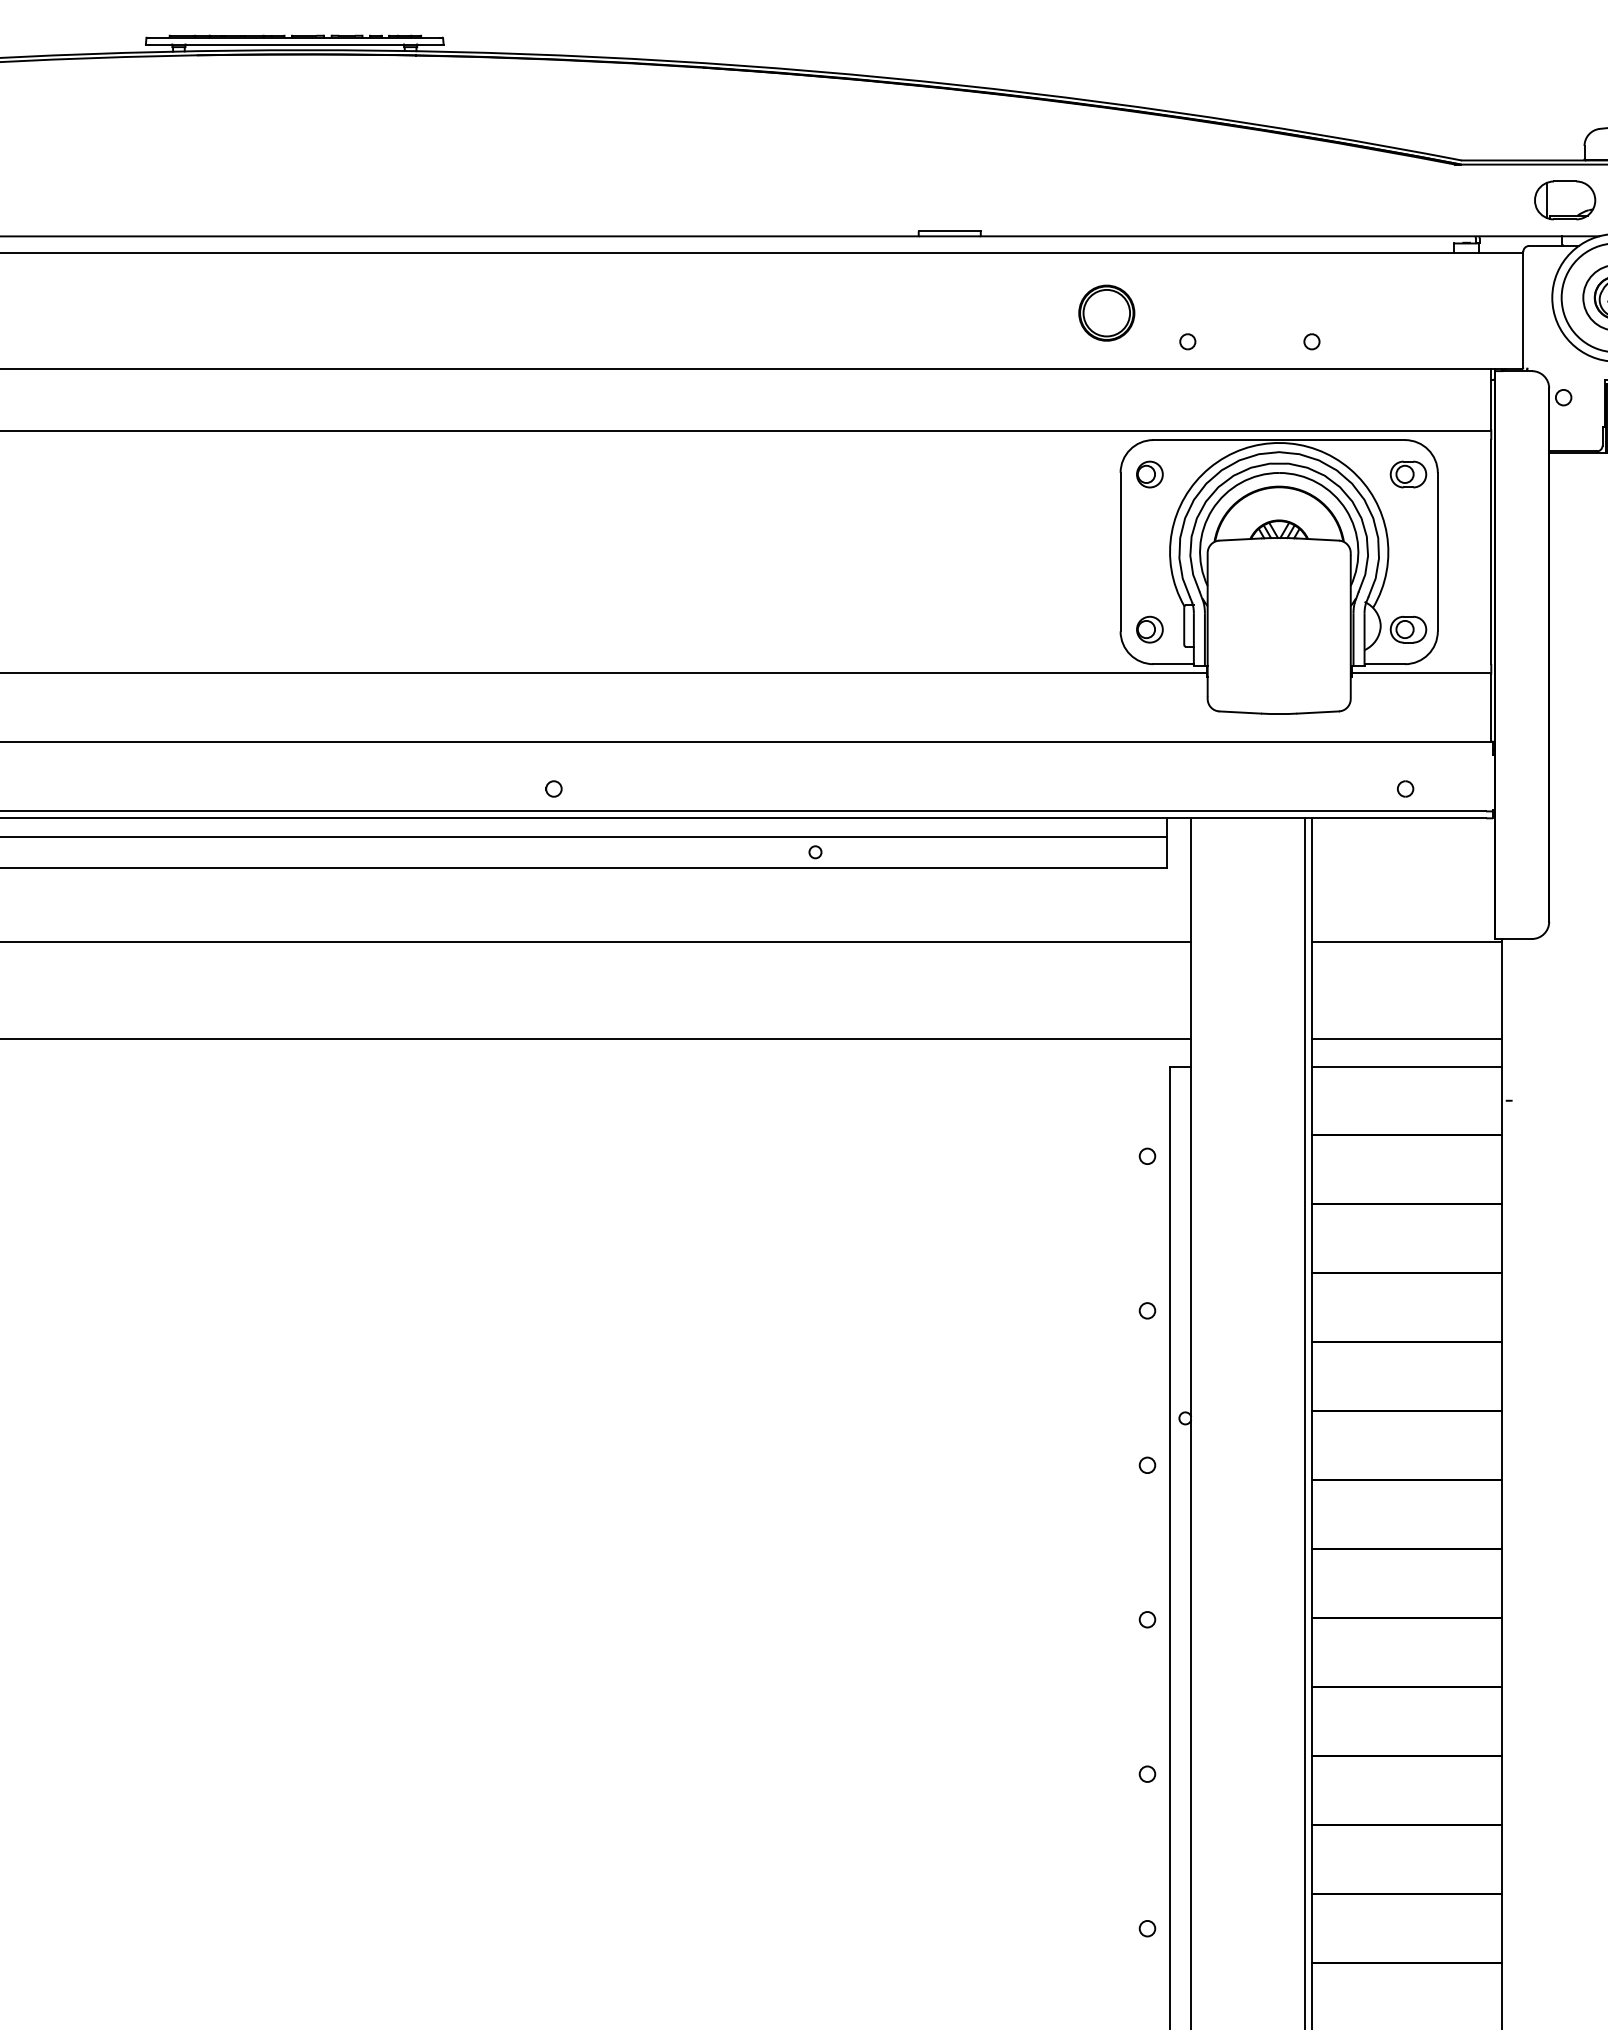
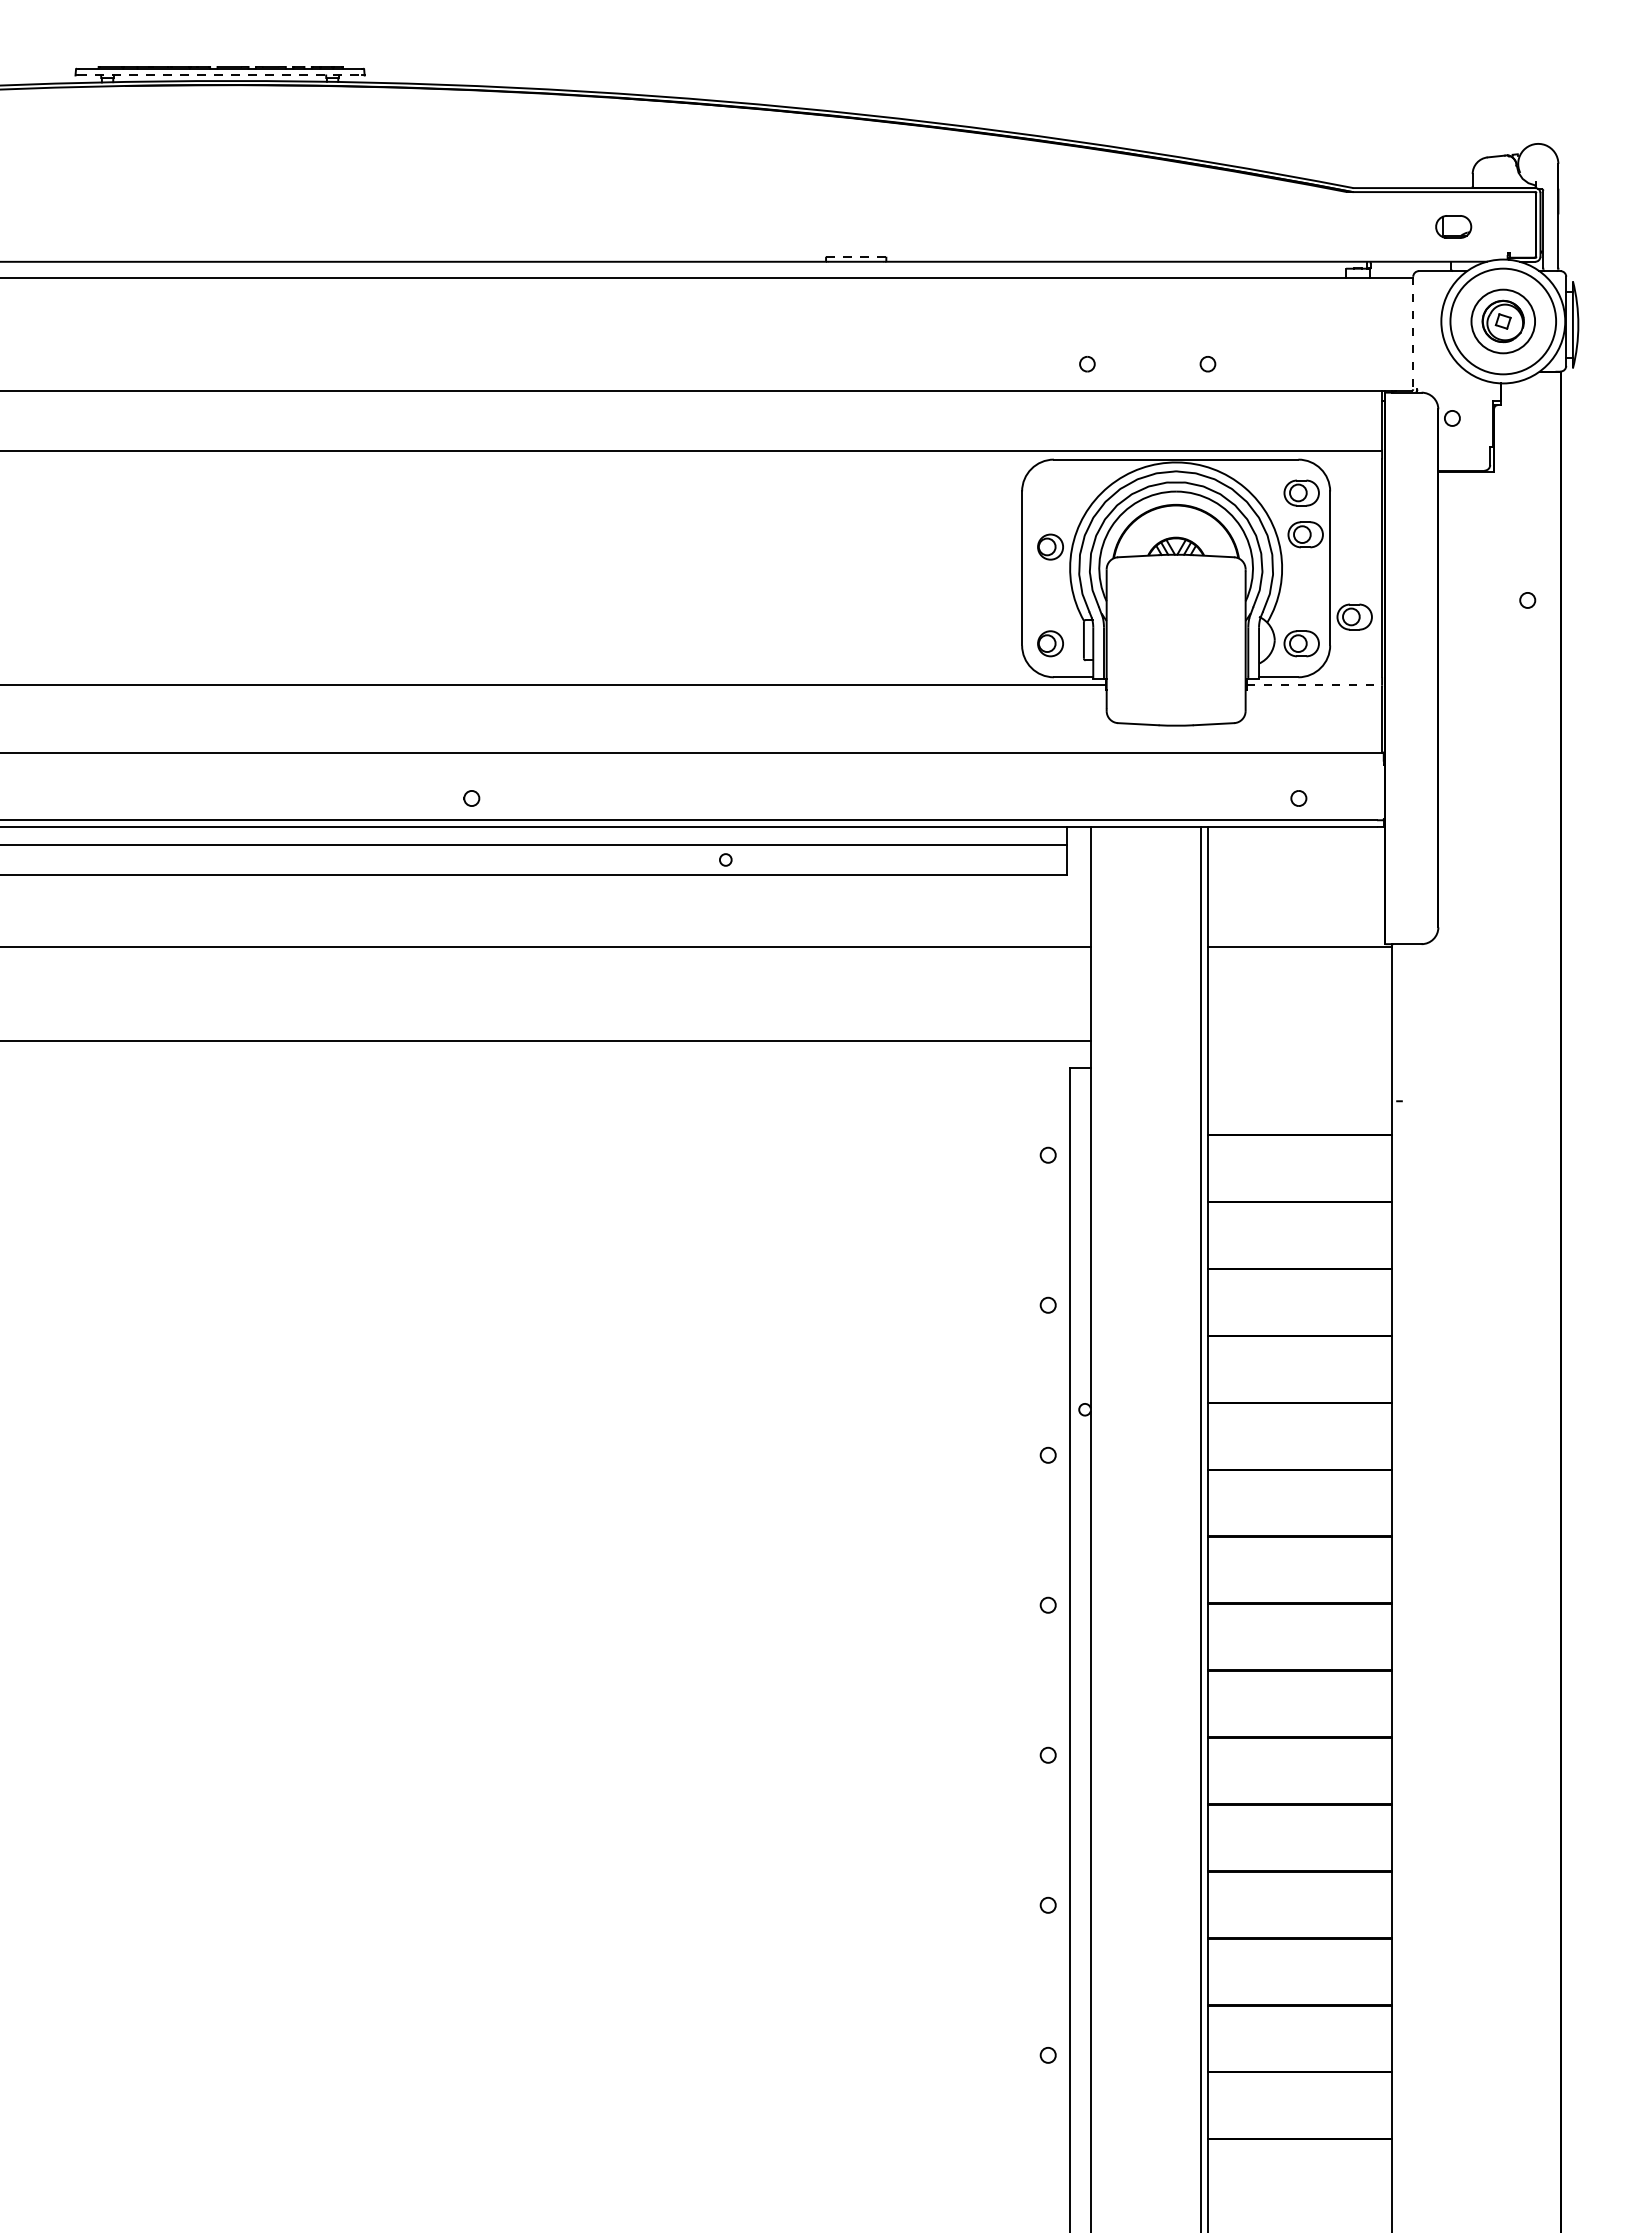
line: (295, 44) -> (220, 75), solid -> dashed
part: (1564, 200) -> (1453, 226), size x0.6
line: (950, 230) -> (856, 256), solid -> dashed
line: (1523, 310) -> (1413, 333), solid -> dashed
part: (1106, 313) -> (1008, 336), removed
part: (1149, 473) -> (1050, 546), moved
part: (1412, 517) -> (1305, 534), added
part: (1462, 601) -> (1354, 616), added
line: (1421, 672) -> (1314, 685), solid -> dashed
line: (1406, 1038) -> (1299, 1040), removed
line: (1406, 1067) -> (1299, 1068), removed

